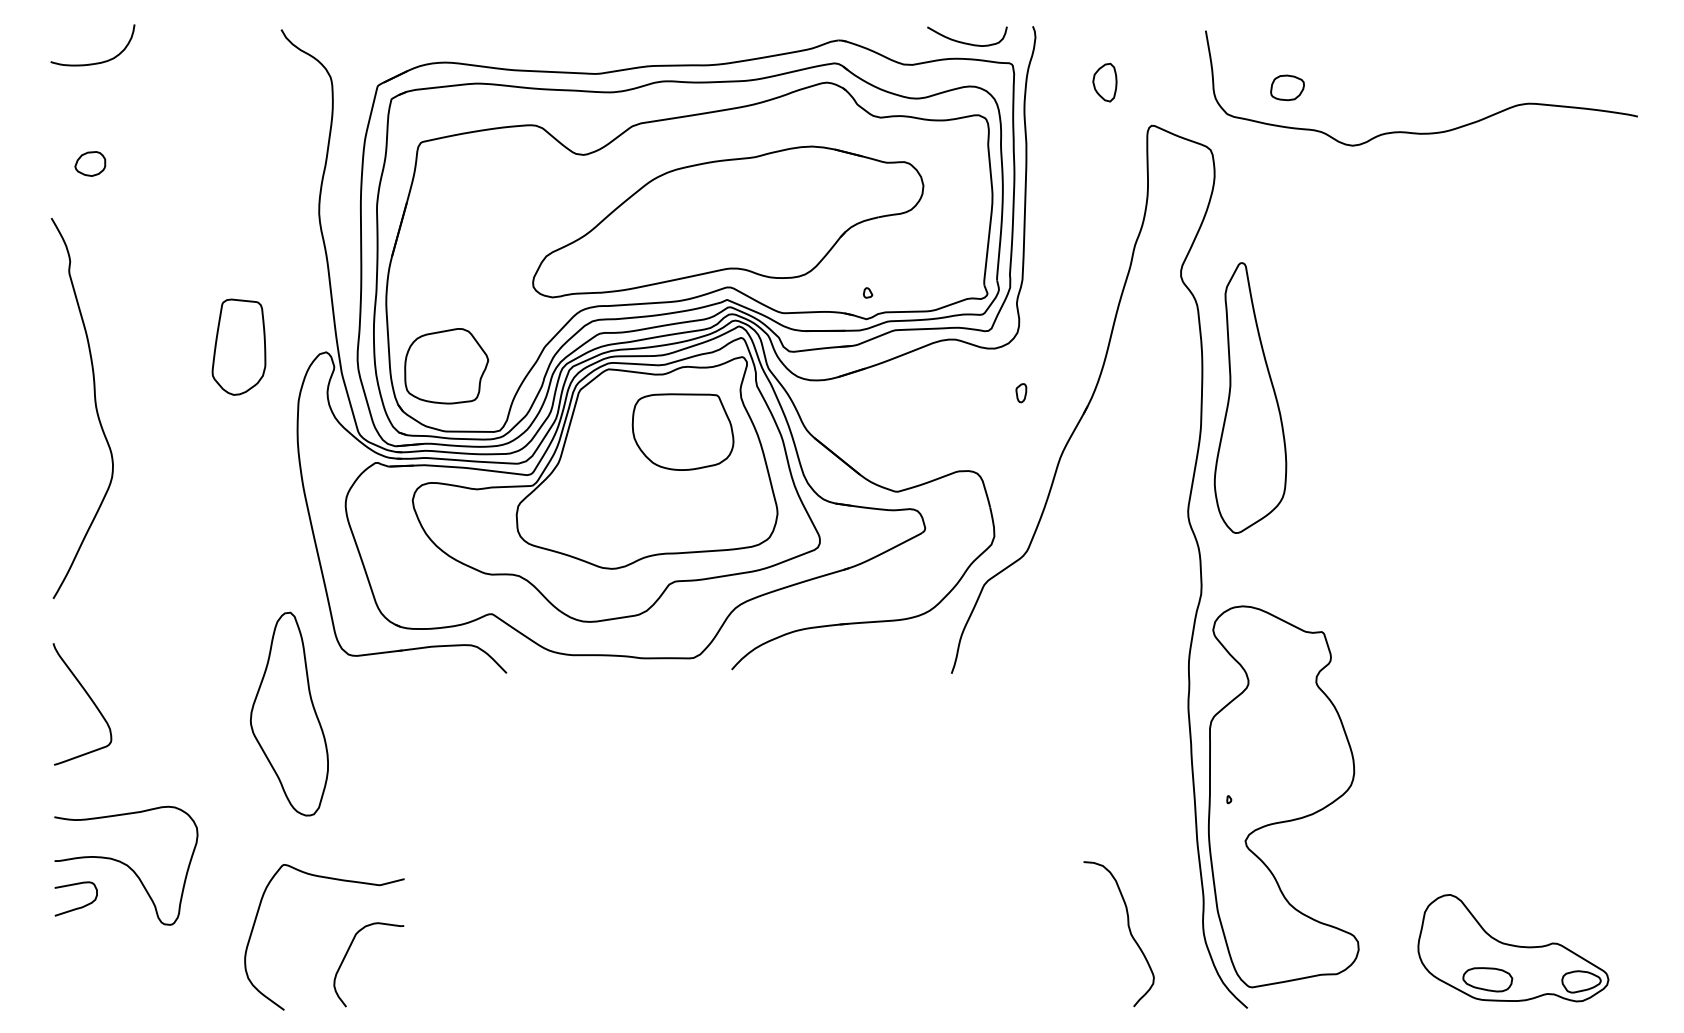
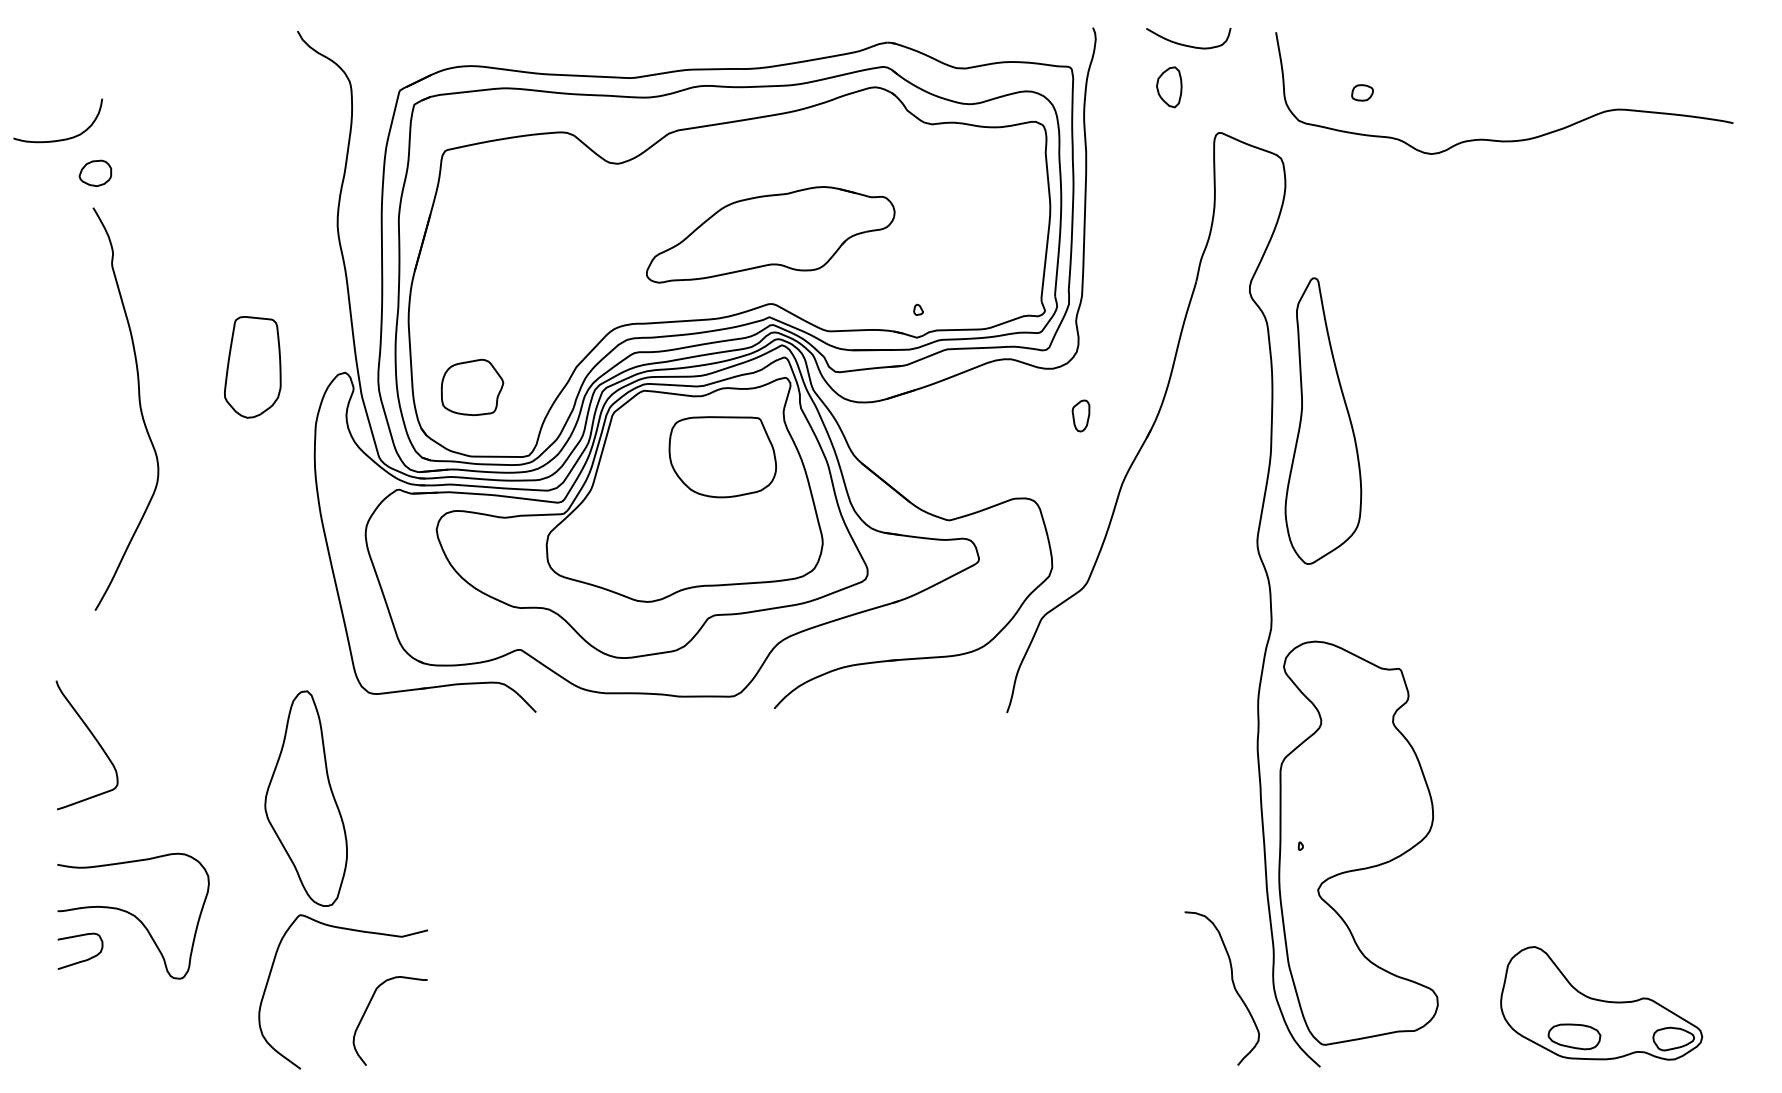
curve: (965, 42) -> (1186, 44), moved
curve: (93, 62) -> (58, 139), moved
part: (1287, 87) -> (1362, 92), size x0.6
part: (728, 221) -> (770, 234), size x0.6
part: (446, 366) -> (472, 387), size x0.7
part: (1021, 392) -> (1080, 415), size x1.6
curve: (95, 407) -> (139, 408), moved
part: (288, 713) -> (305, 798), moved
curve: (1128, 930) -> (1232, 984), moved

